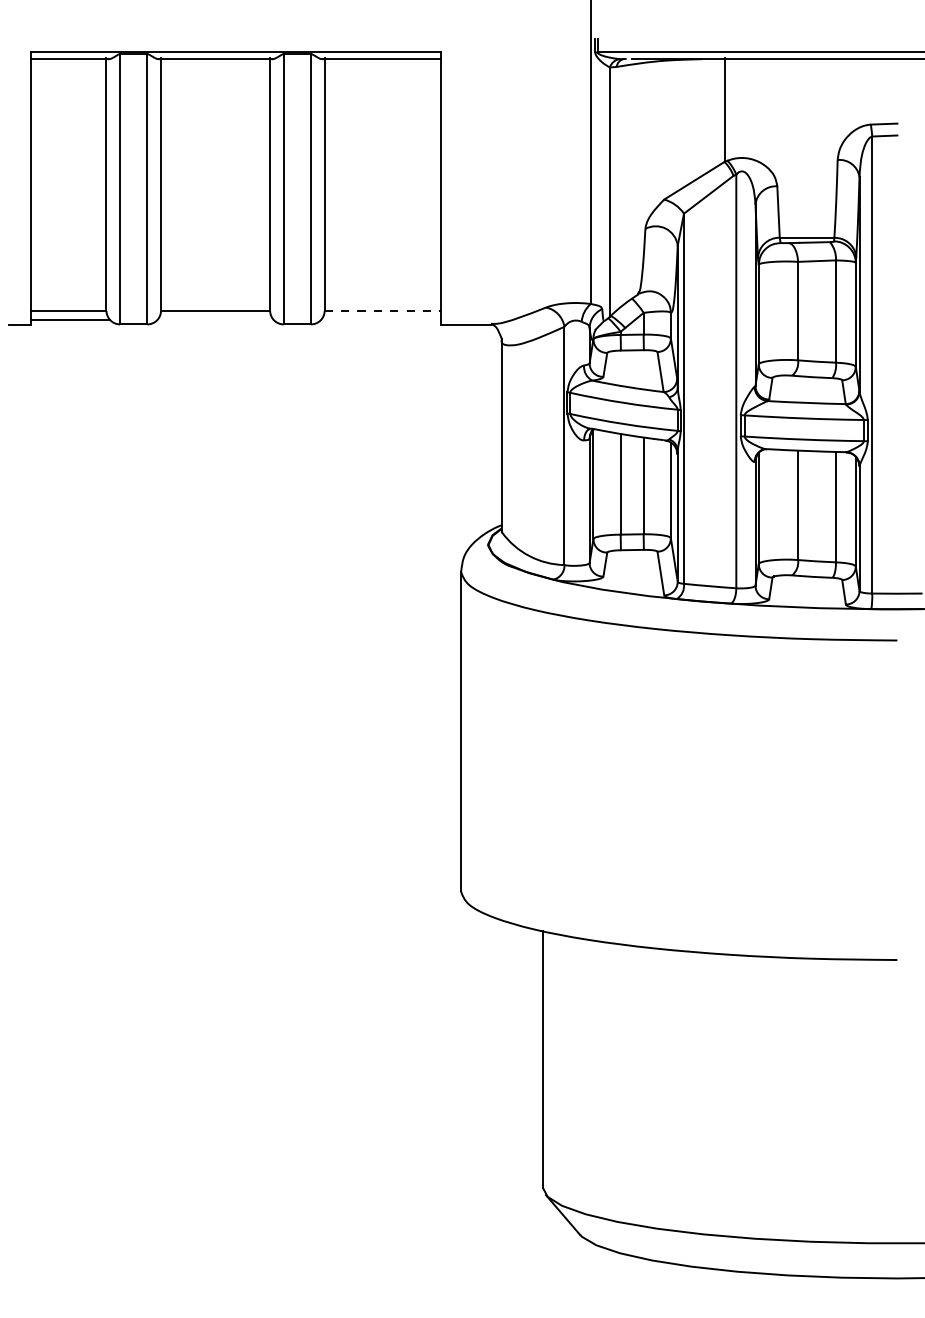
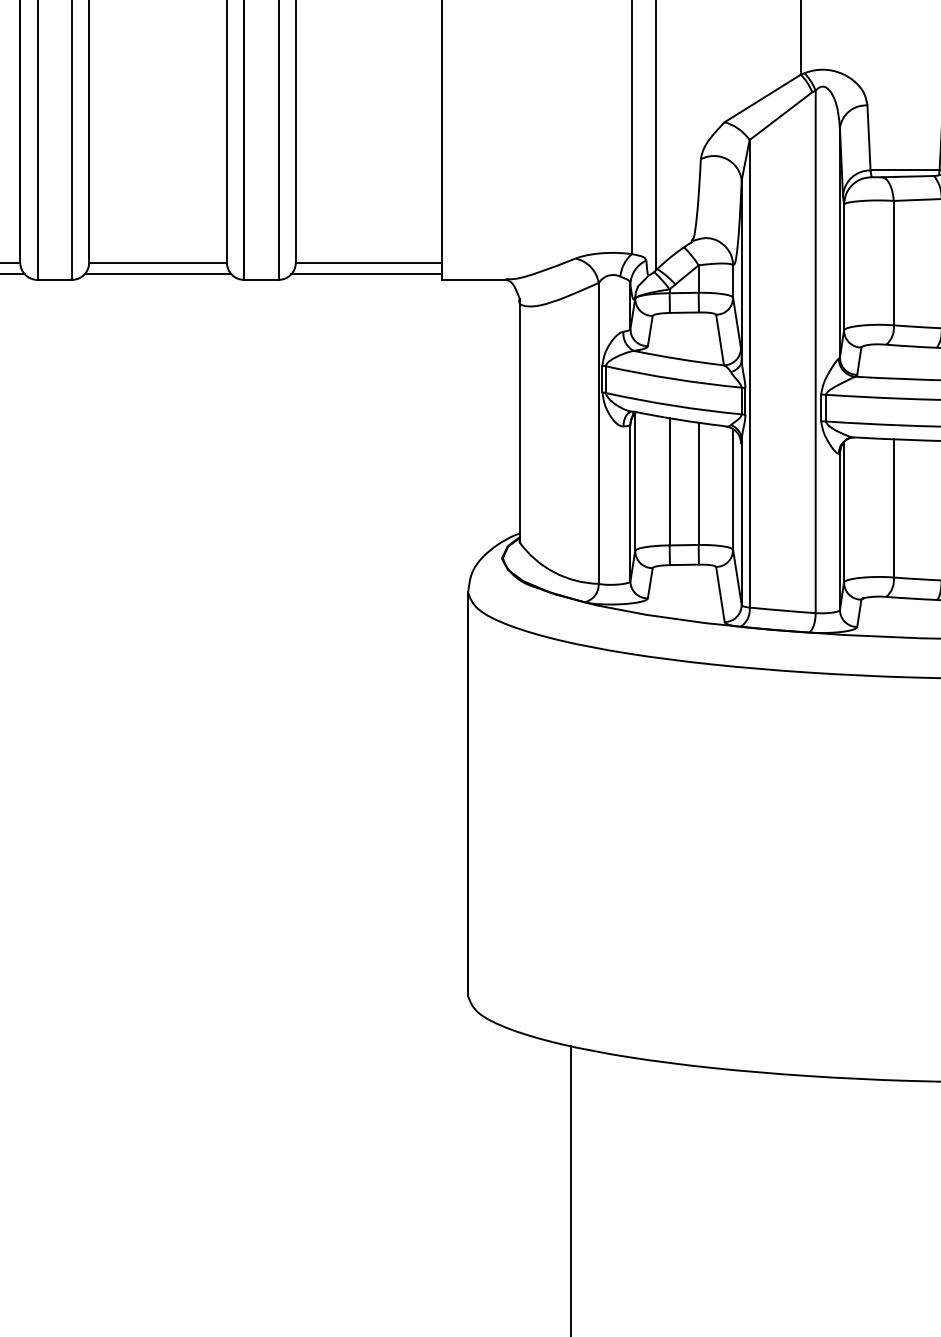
line: (382, 310) -> (368, 262), dashed -> solid
line: (215, 319) -> (157, 273), added
line: (380, 319) -> (366, 273), added

